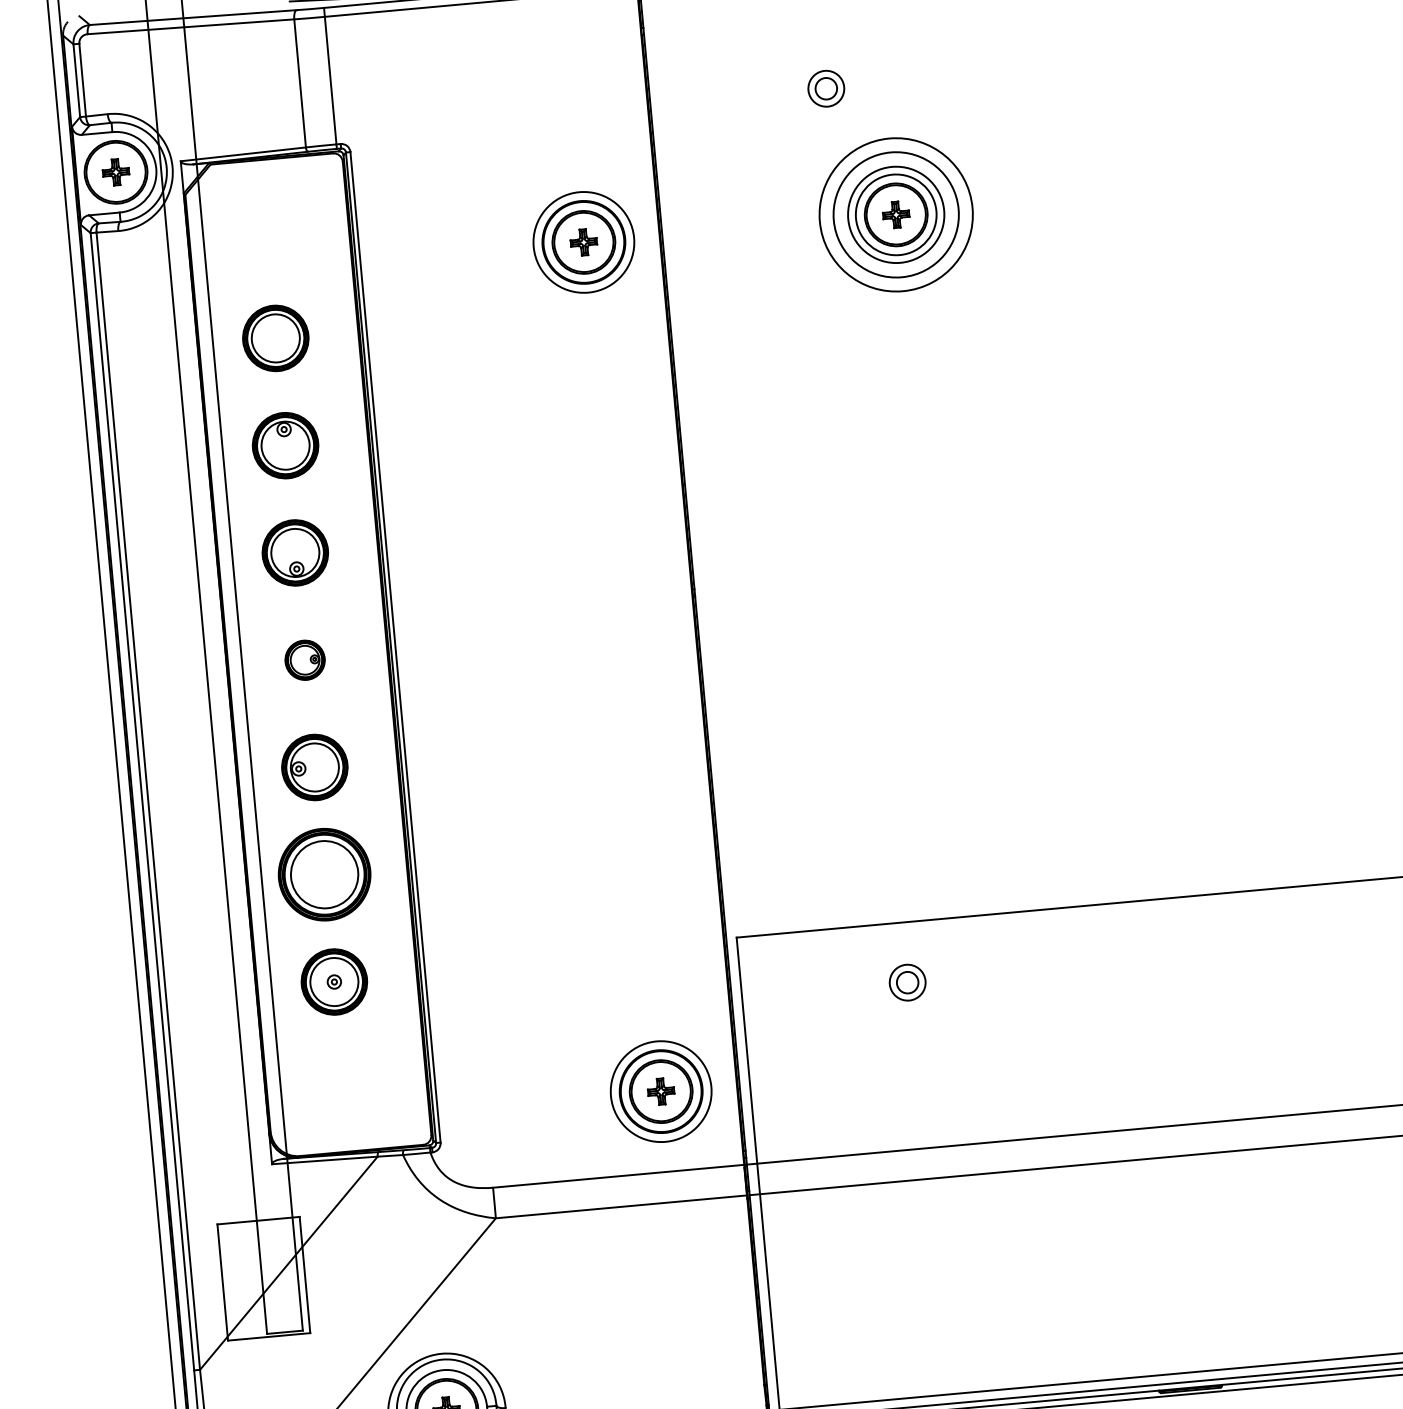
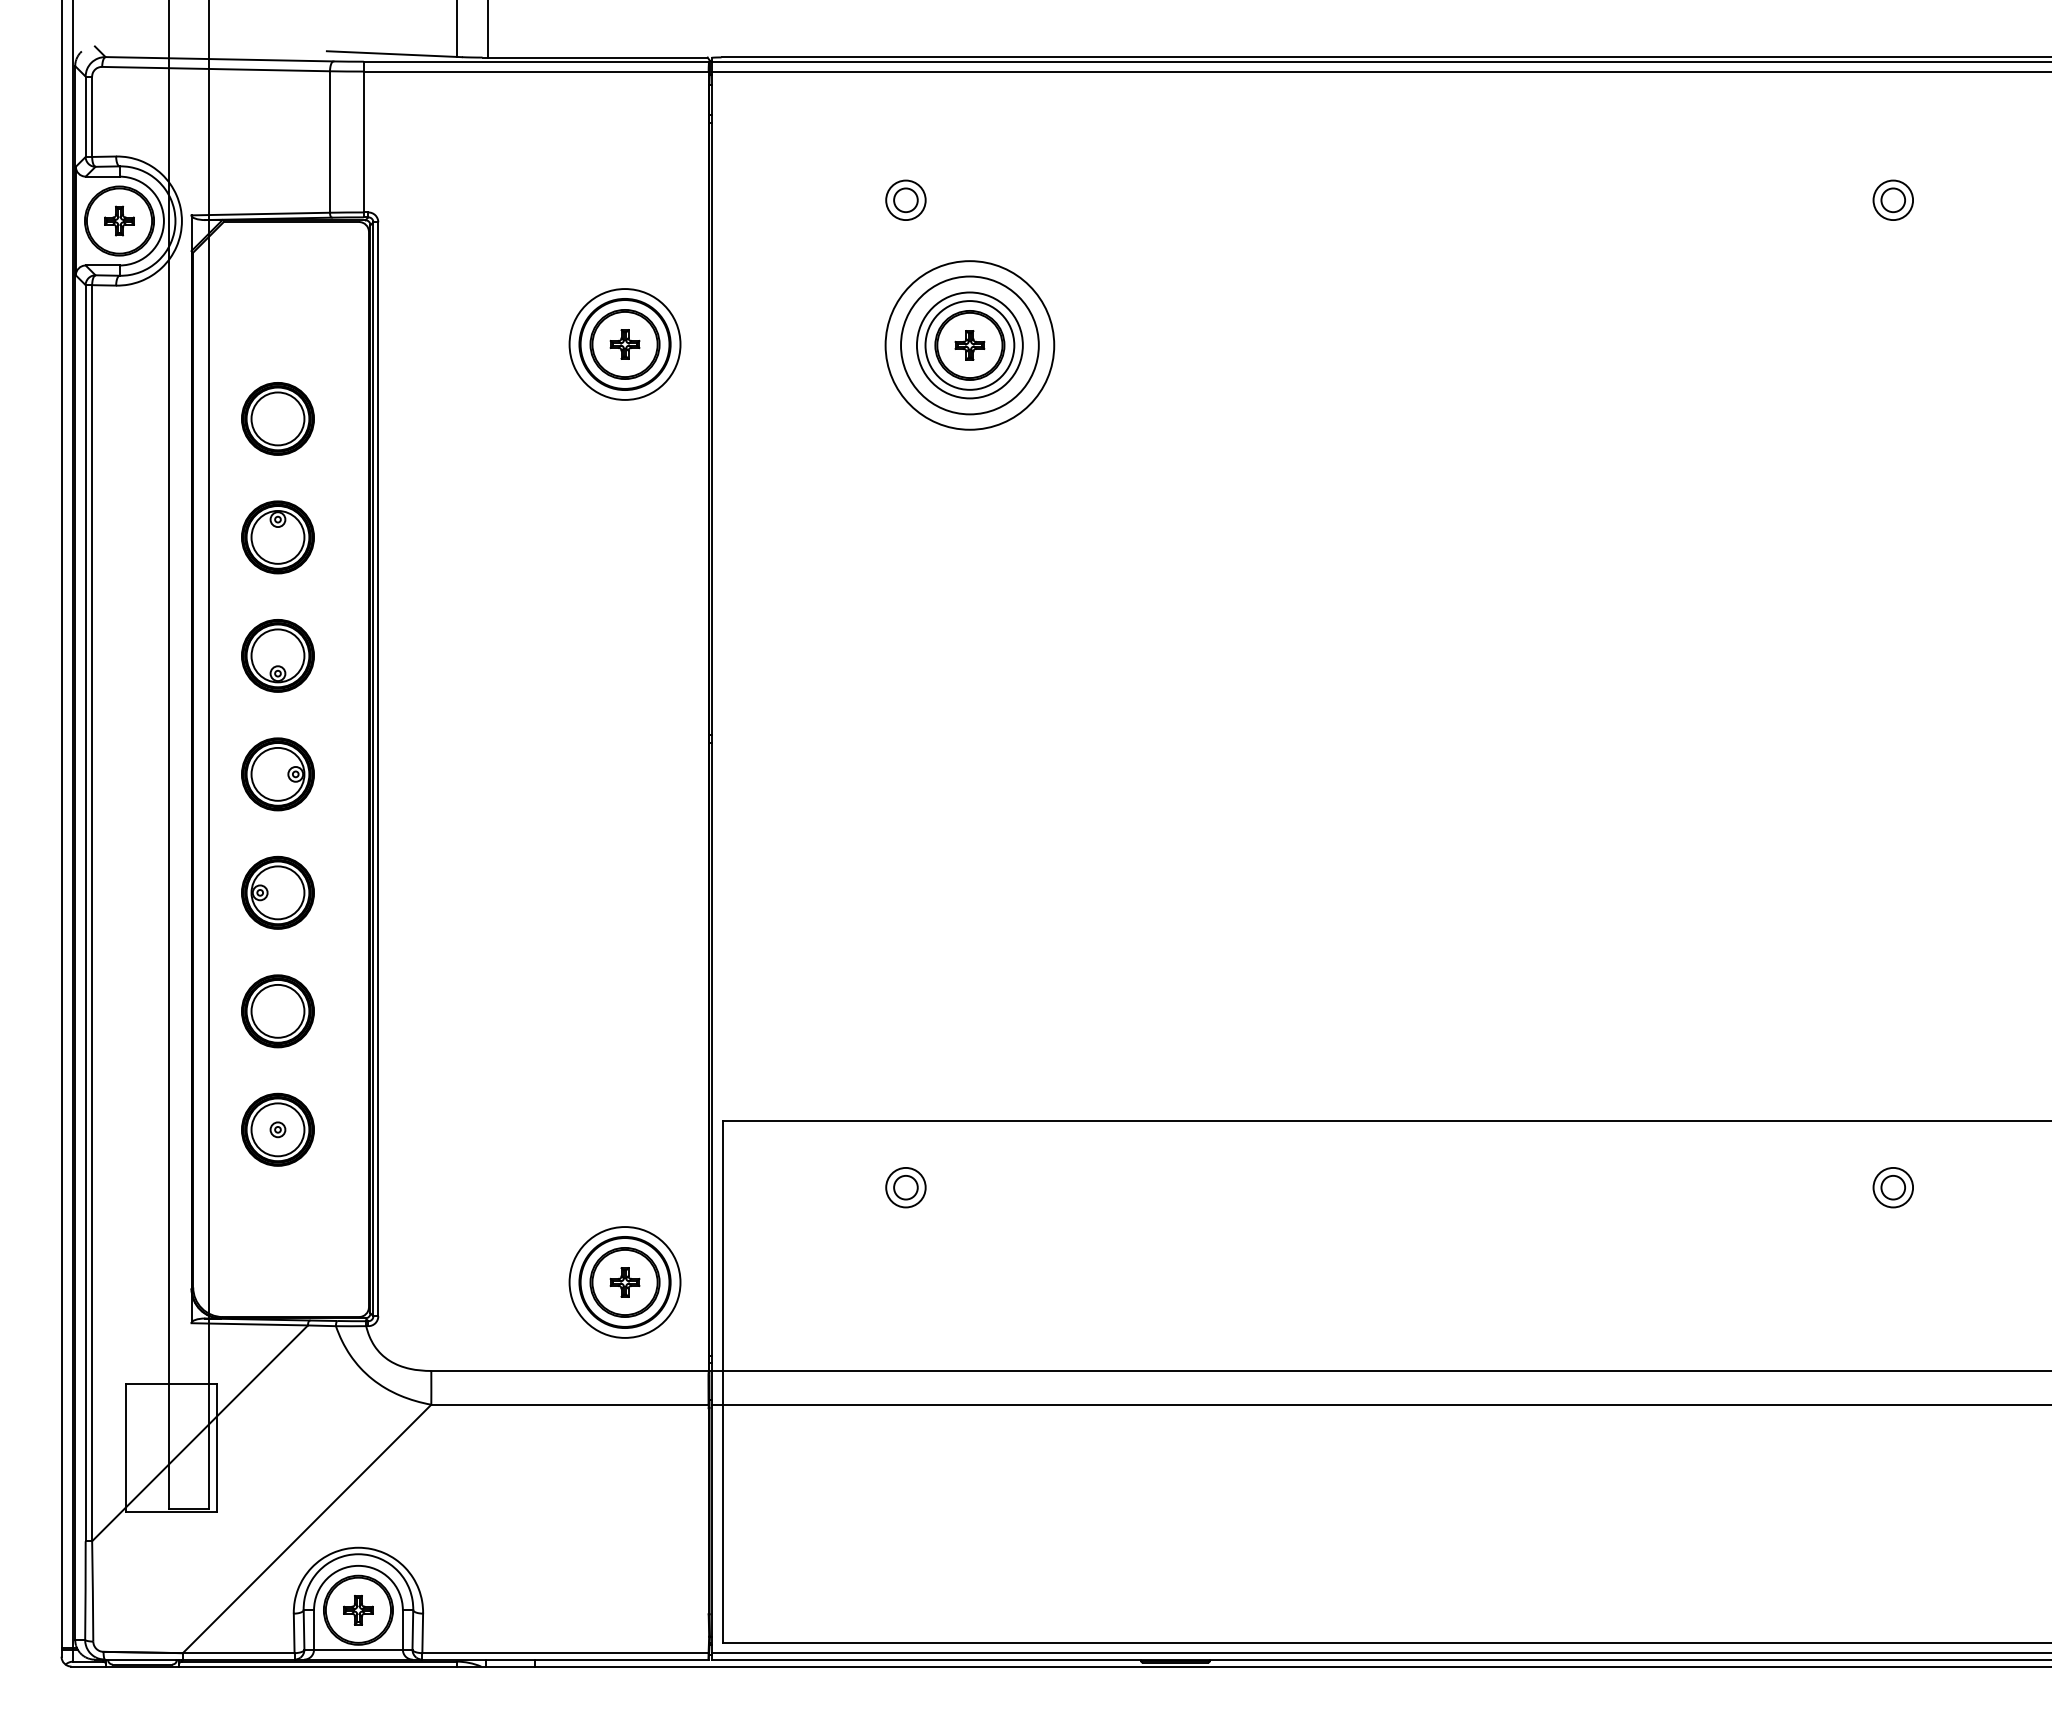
part: (304, 660) -> (277, 774), size x1.67
part: (324, 874) -> (277, 1011), size x0.71

